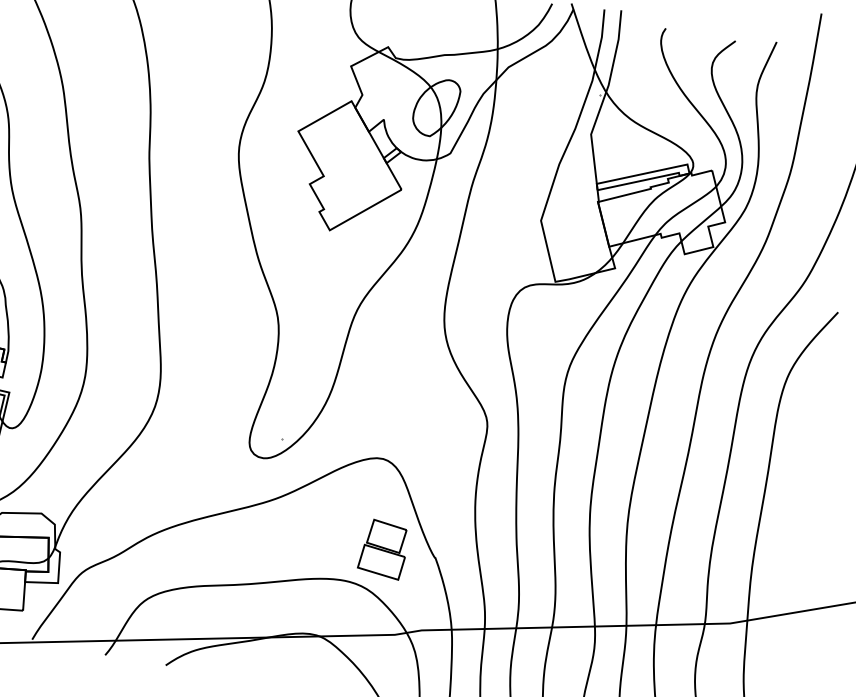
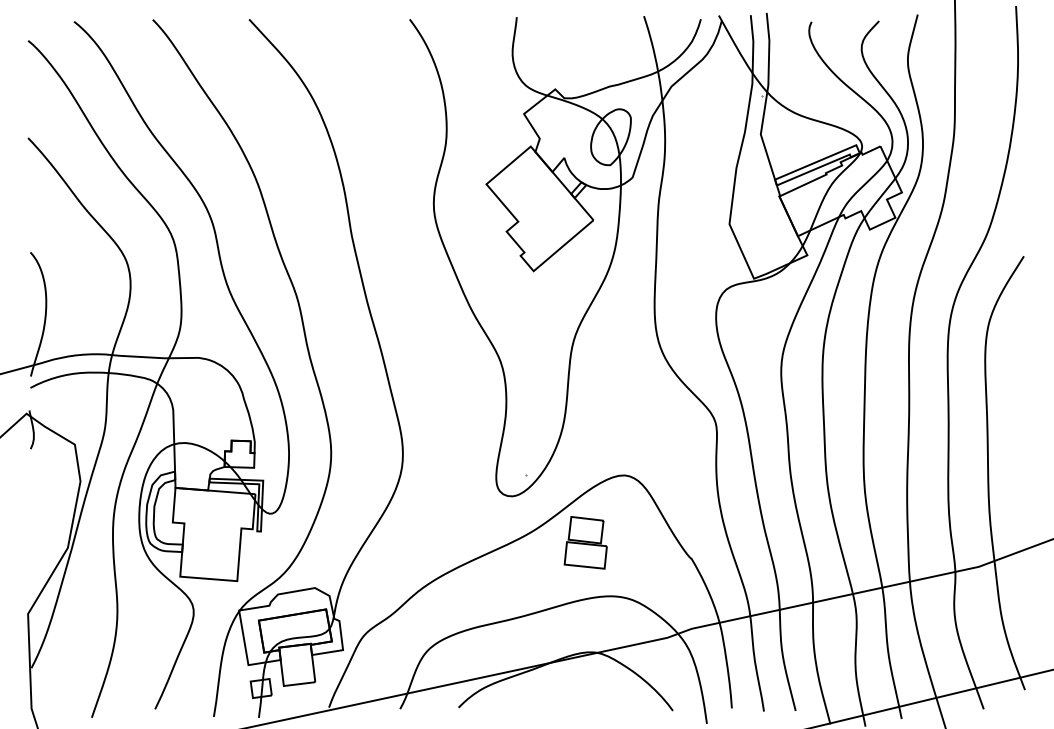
part: (383, 548) -> (585, 542), moved

